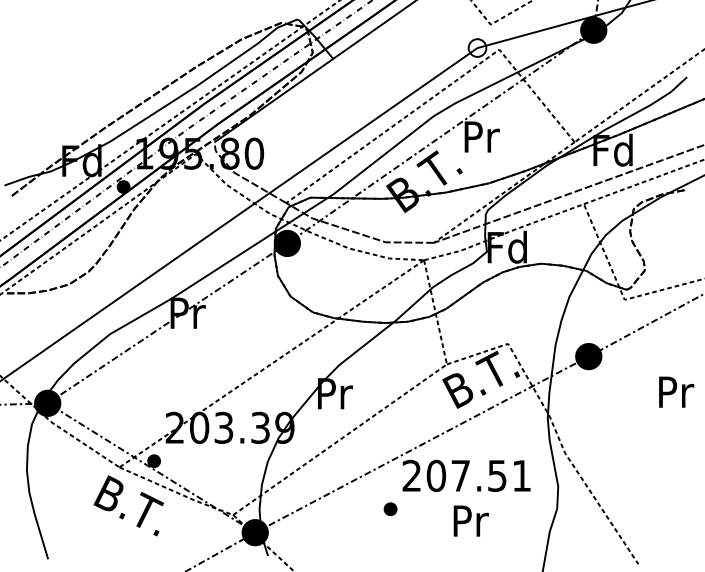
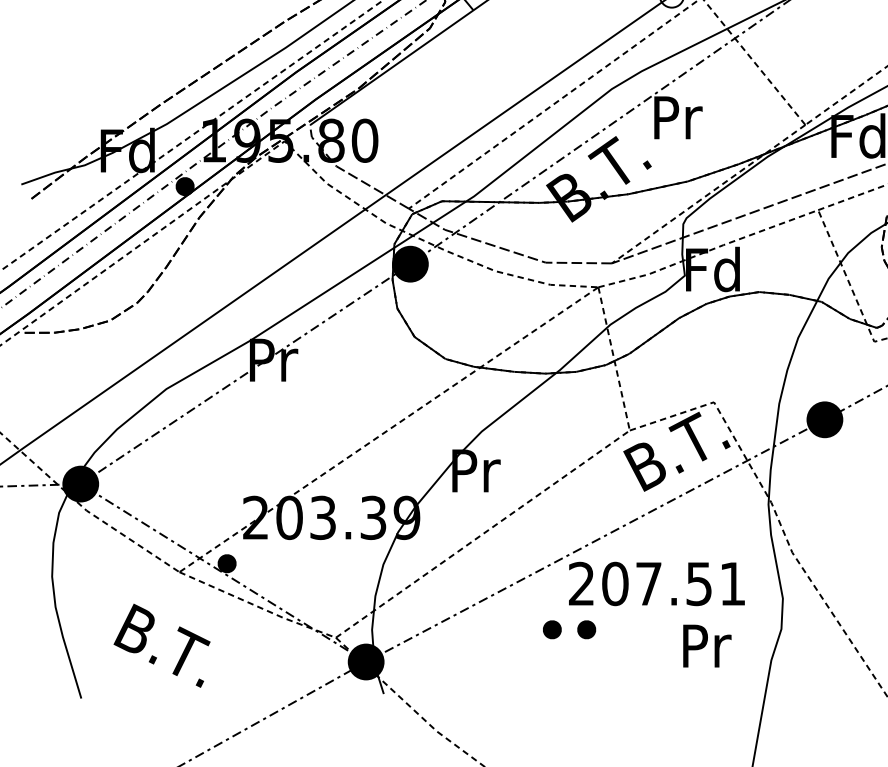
text: (128, 505) -> (161, 645), moved
part: (415, 508) -> (586, 628), added
text: (470, 520) -> (706, 645), moved

